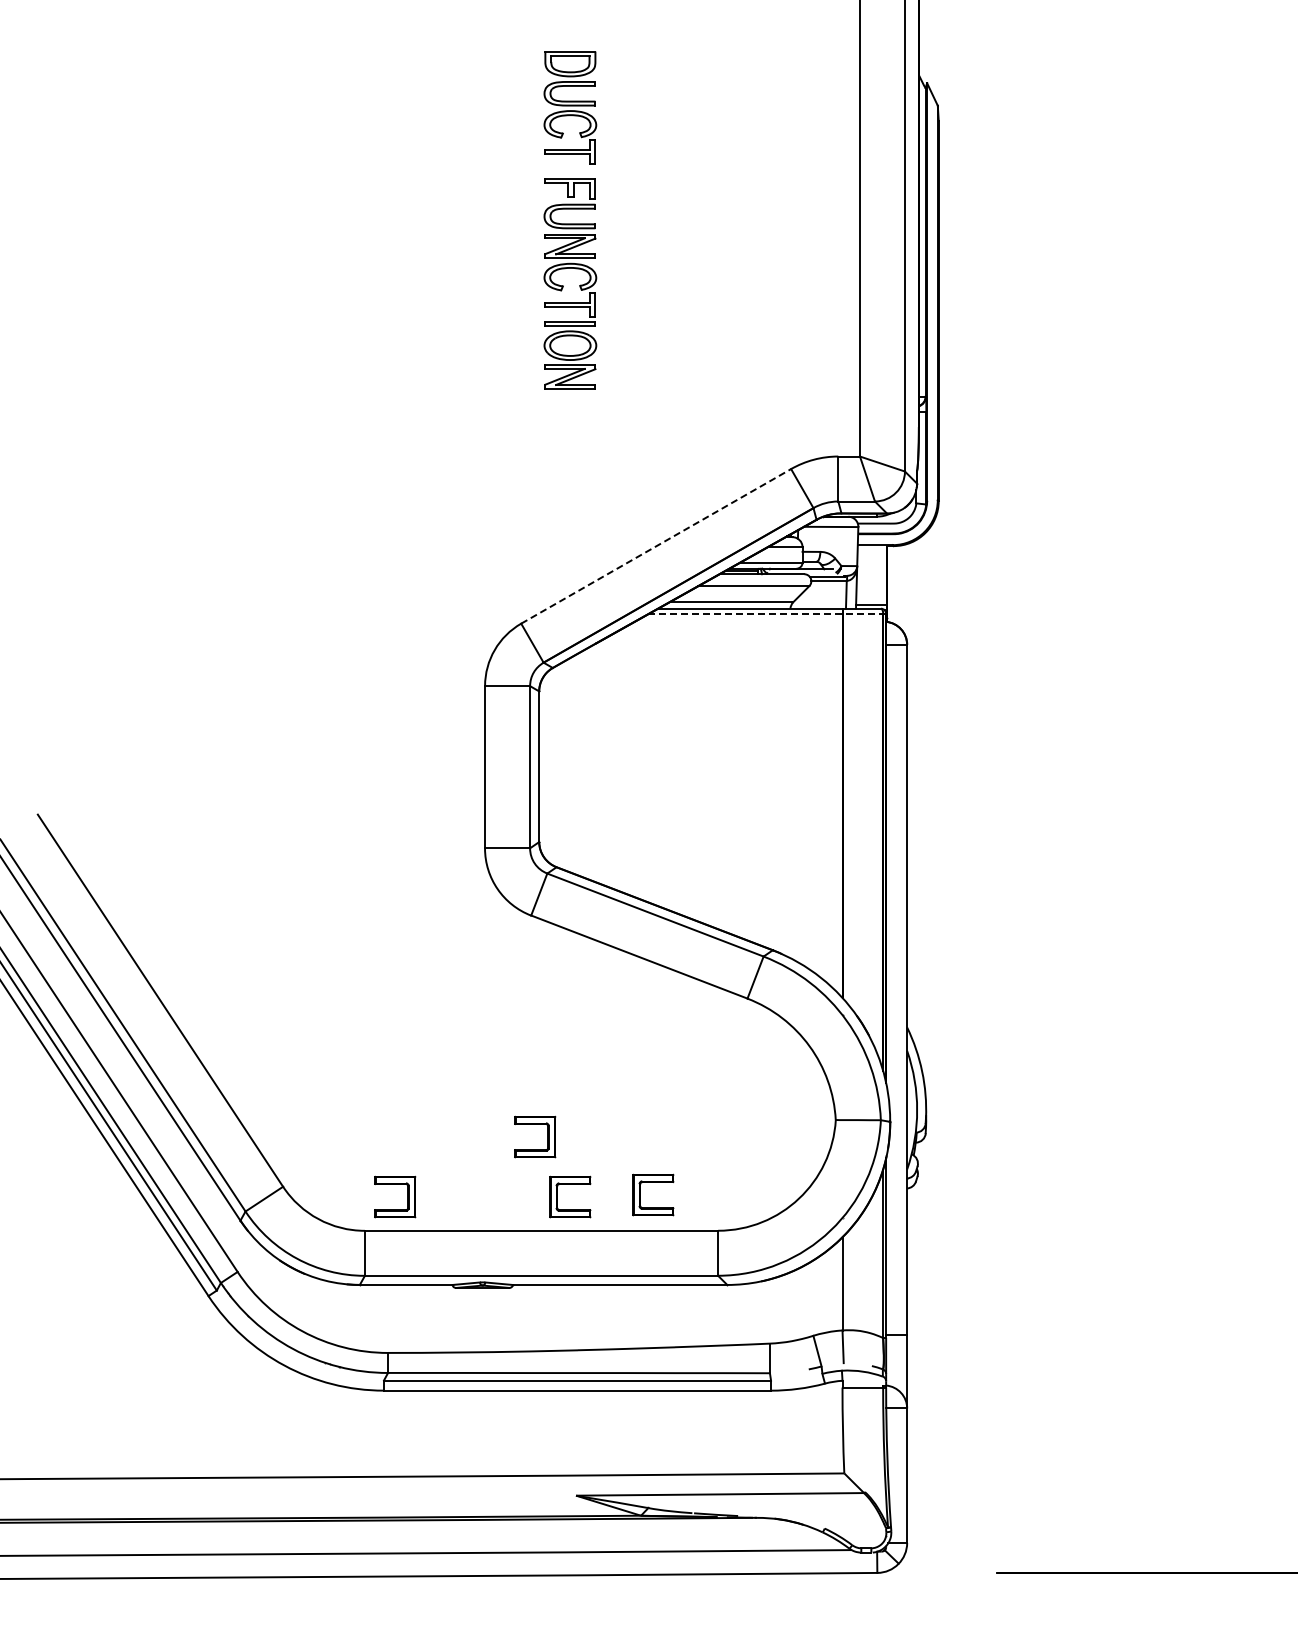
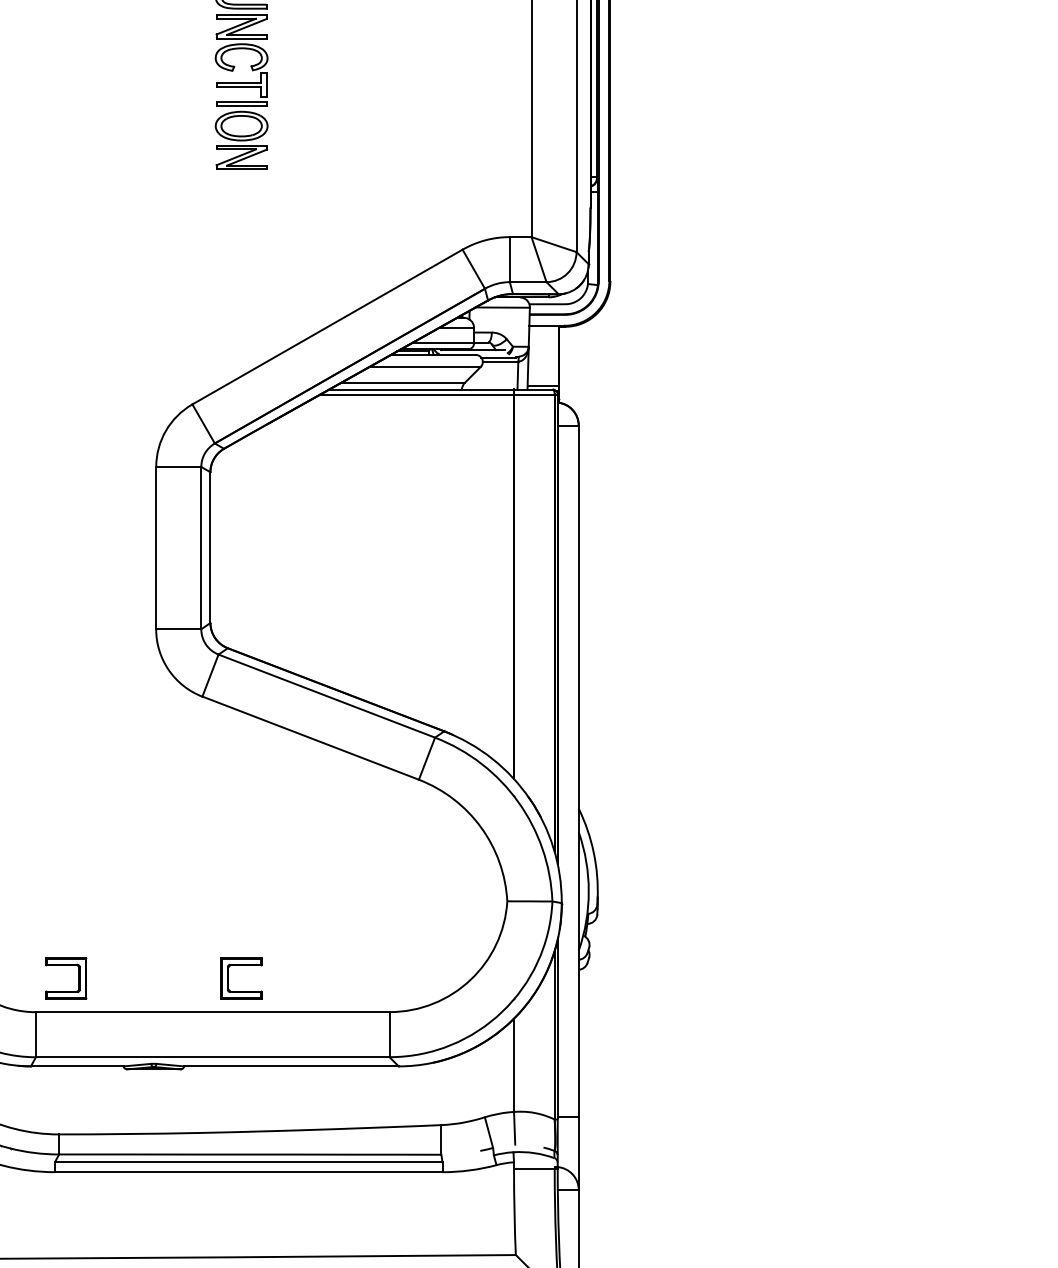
line: (656, 546) -> (327, 327), dashed -> solid
line: (767, 613) -> (438, 394), dashed -> solid
part: (535, 1124) -> (206, 905), removed
part: (653, 1182) -> (324, 963), removed

